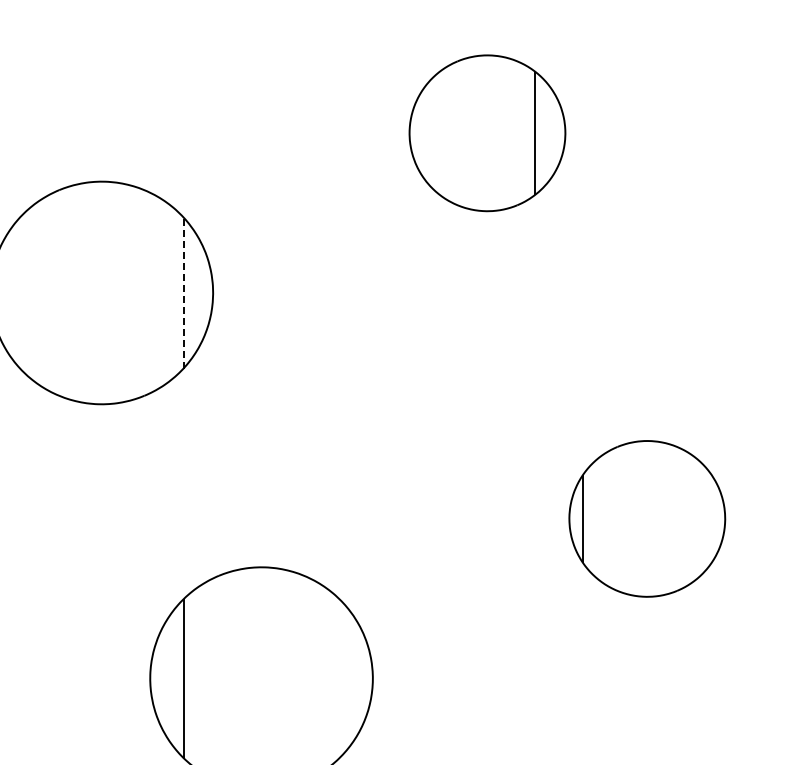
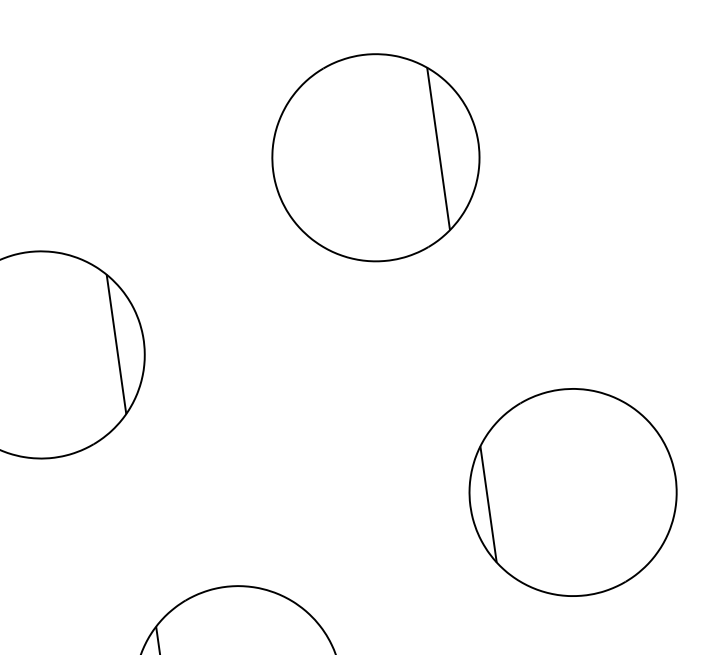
part: (487, 133) -> (375, 158), size x1.43
line: (183, 292) -> (116, 343), dashed -> solid
part: (647, 518) -> (573, 492), size x1.43

